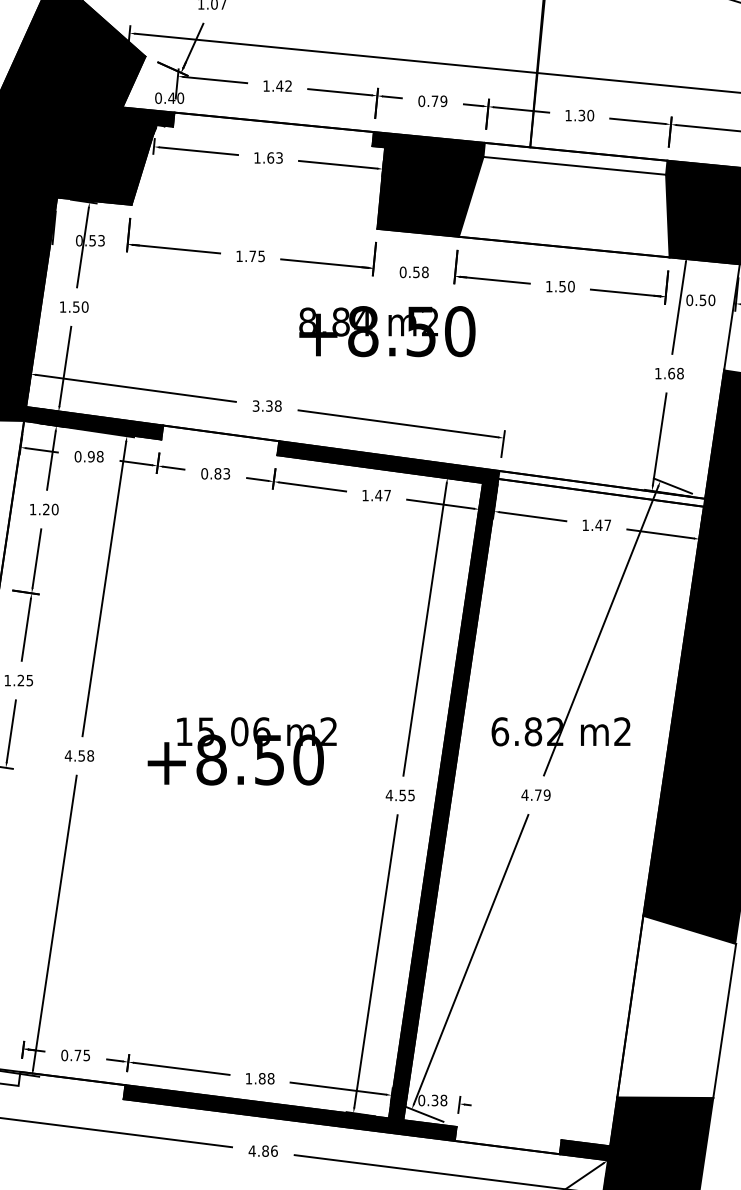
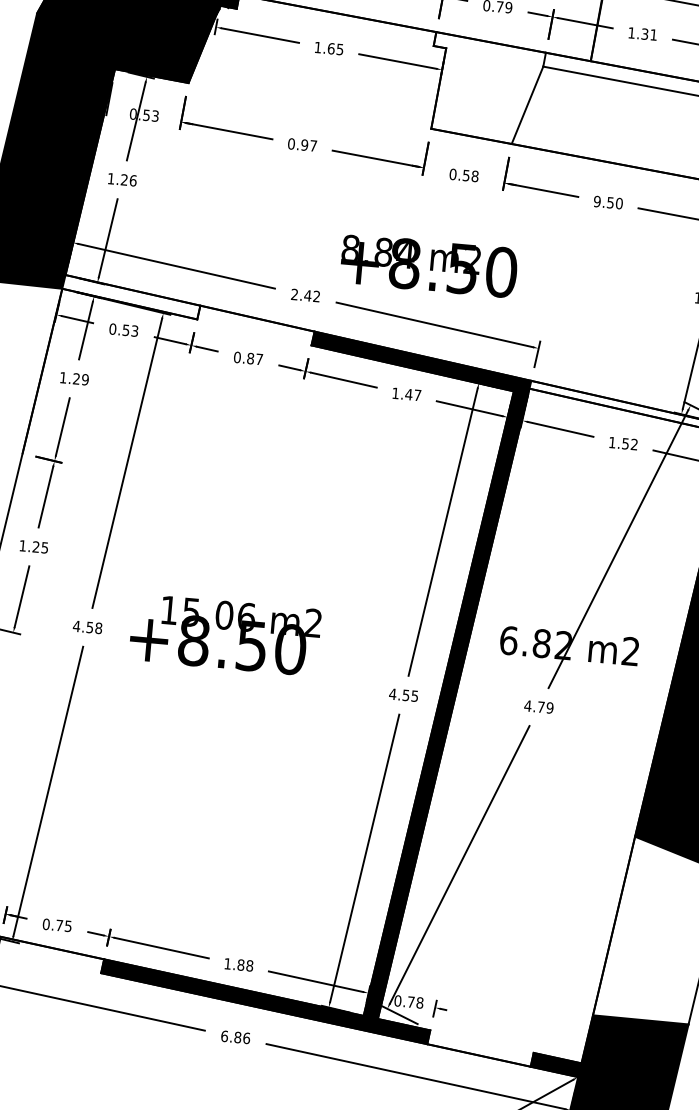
text: (590, 115) -> (653, 34), 1.30 -> 1.31
text: (279, 157) -> (340, 49), 1.63 -> 1.65
fill: (428, 184) -> (486, 89), removed
text: (250, 256) -> (302, 145), 1.75 -> 0.97
text: (548, 286) -> (596, 201), 1.50 -> 9.50
text: (80, 306) -> (128, 179), 1.50 -> 1.26
text: (387, 331) -> (429, 265), moved
text: (266, 405) -> (305, 294), 3.38 -> 2.42
fill: (93, 423) -> (131, 297), removed
text: (95, 456) -> (130, 330), 0.98 -> 0.53
text: (226, 473) -> (259, 359), 0.83 -> 0.87
text: (54, 509) -> (84, 379), 1.20 -> 1.29
text: (602, 525) -> (629, 444), 1.47 -> 1.52
text: (241, 751) -> (224, 635), moved
text: (434, 1100) -> (410, 1002), 0.38 -> 0.78
text: (251, 1150) -> (223, 1035), 4.86 -> 6.86

